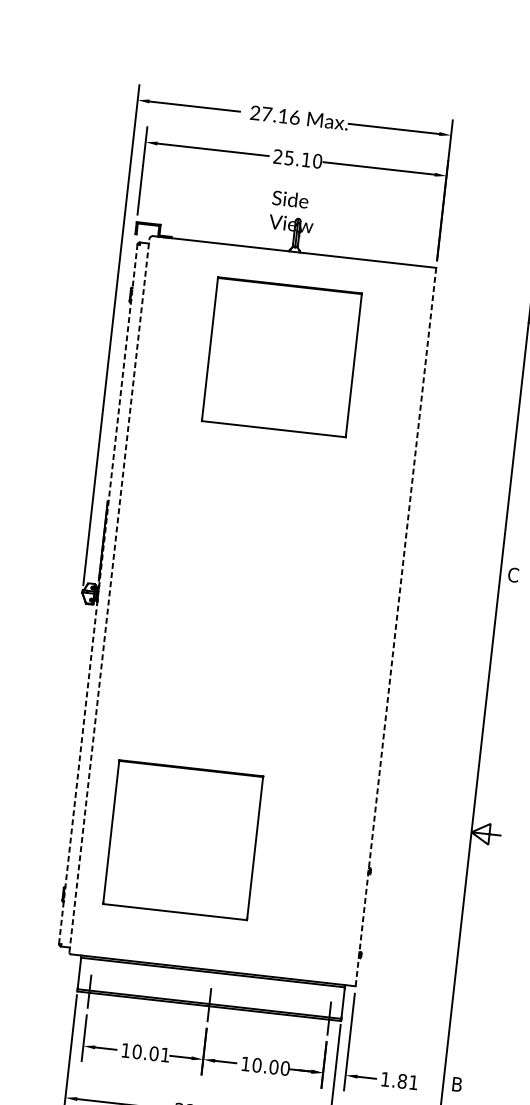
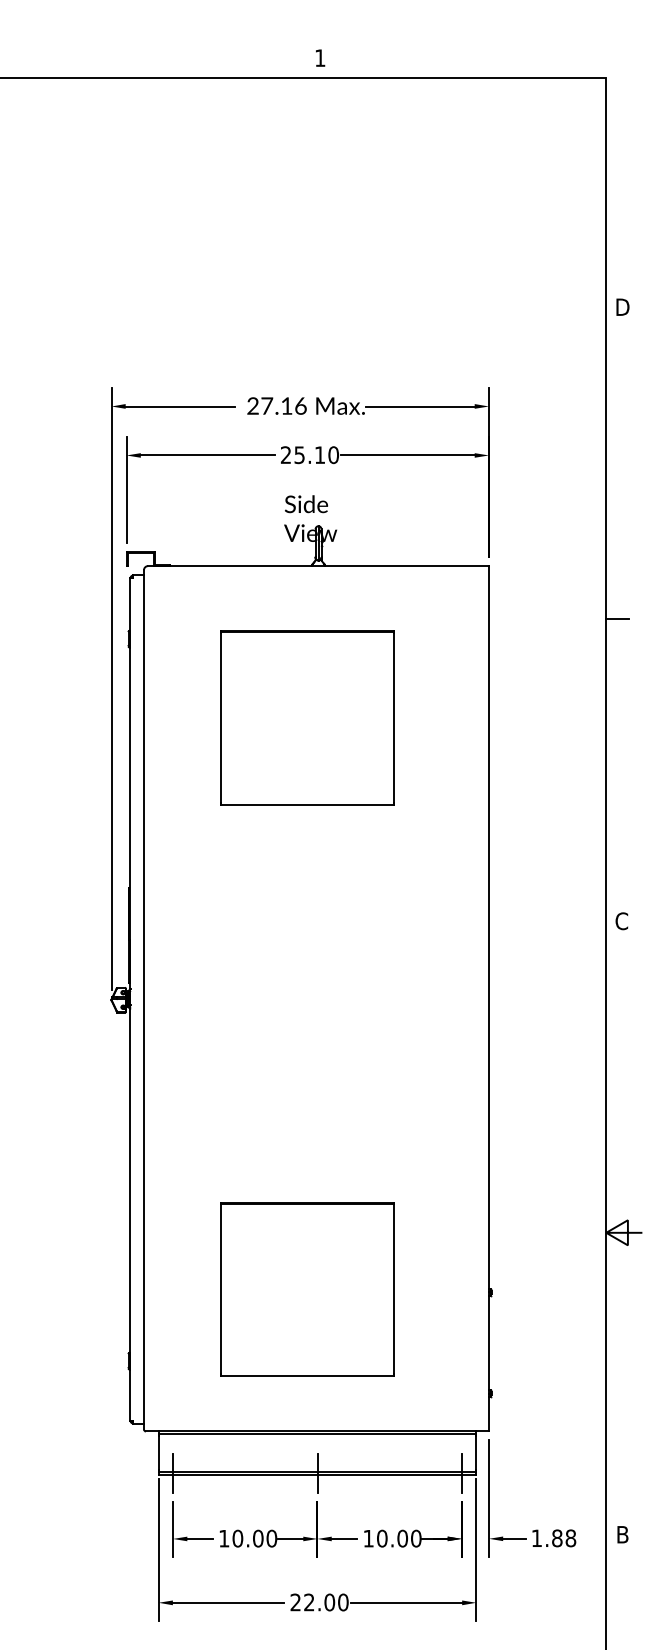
part: (282, 356) -> (307, 717), moved
line: (98, 594) -> (130, 999), dashed -> solid
line: (109, 595) -> (143, 999), dashed -> solid
line: (395, 626) -> (488, 998), dashed -> solid
part: (183, 840) -> (307, 1289), moved
text: (165, 1054) -> (271, 1538), 10.01 -> 10.00
text: (413, 1082) -> (570, 1538), 1.81 -> 1.88

